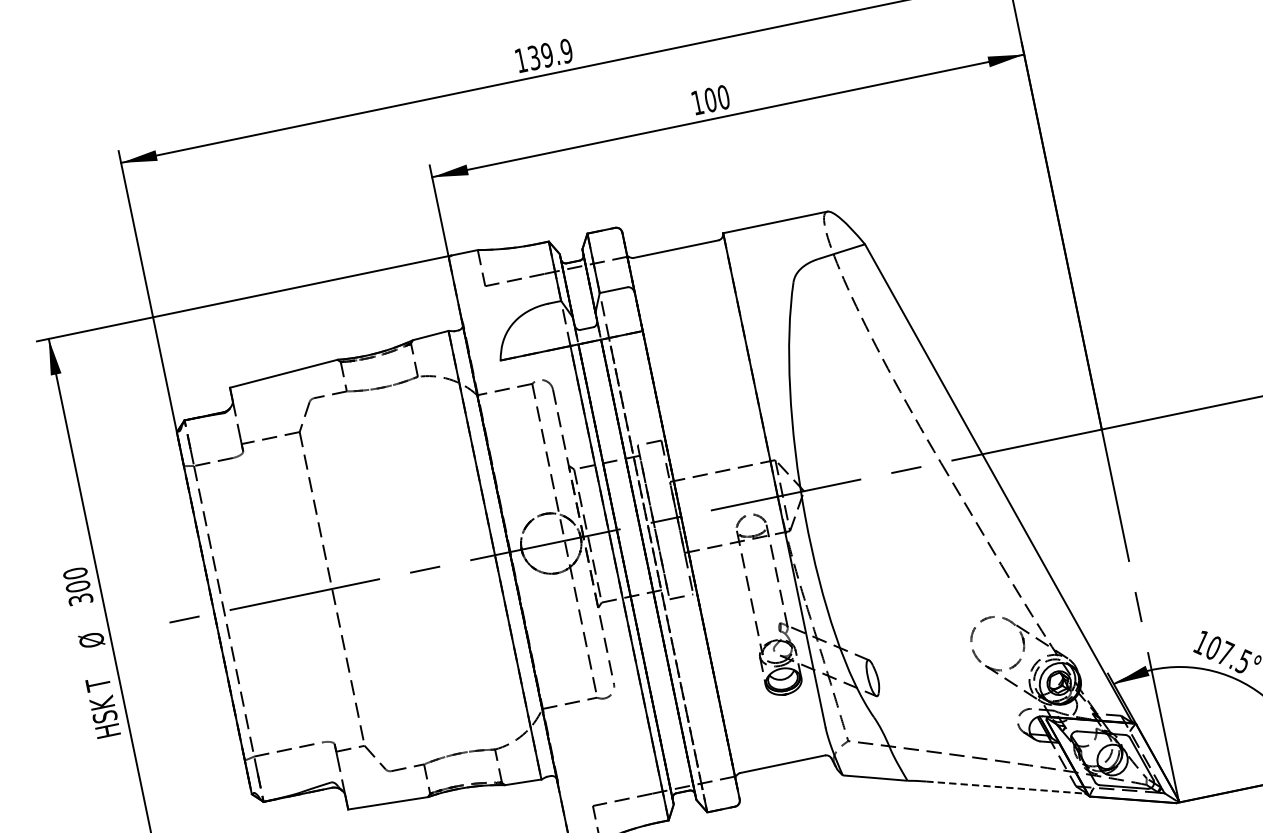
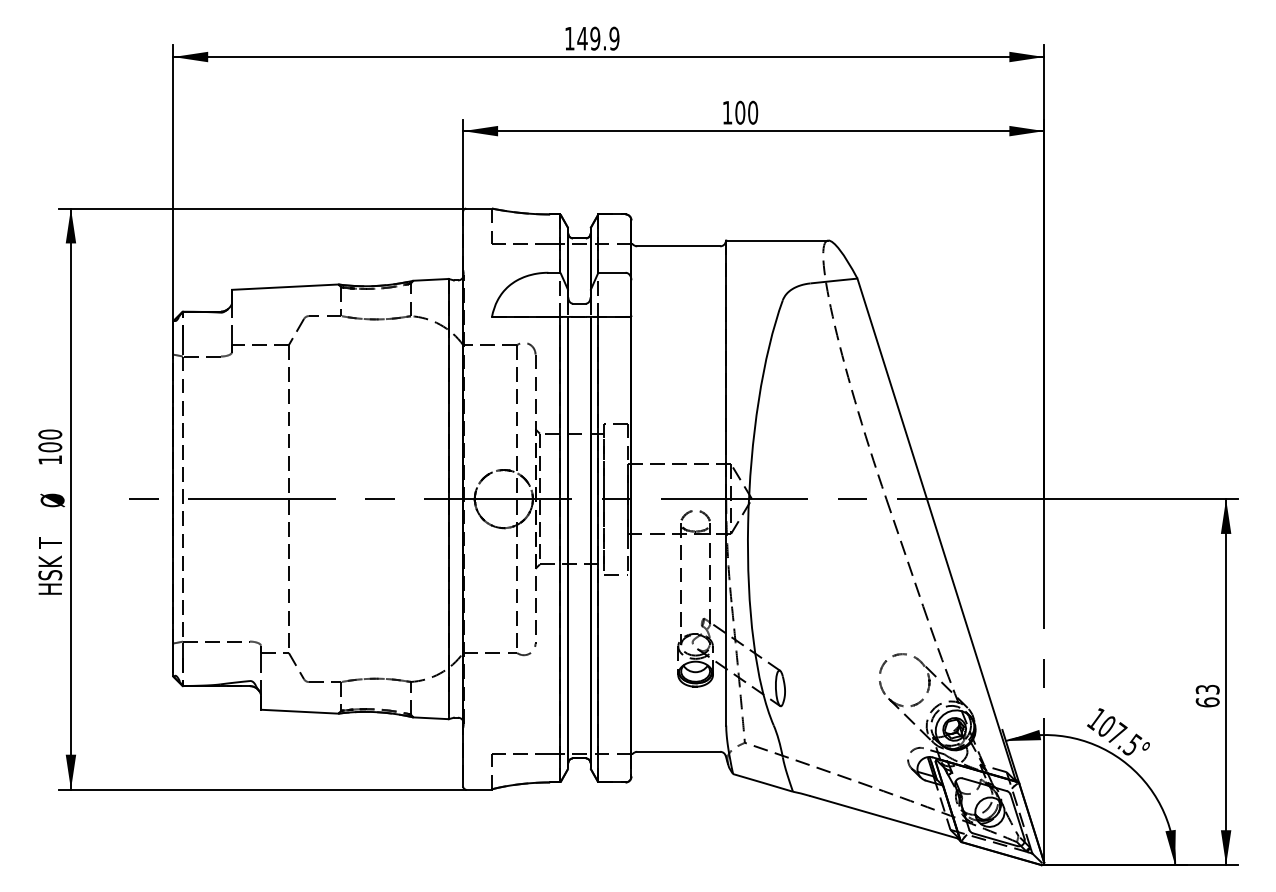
text: (534, 57) -> (582, 38), 139.9 -> 149.9
line: (658, 574) -> (598, 549), dashed -> solid
text: (80, 598) -> (50, 459), 300 -> 100
line: (1007, 787) -> (885, 817), dashed -> solid

